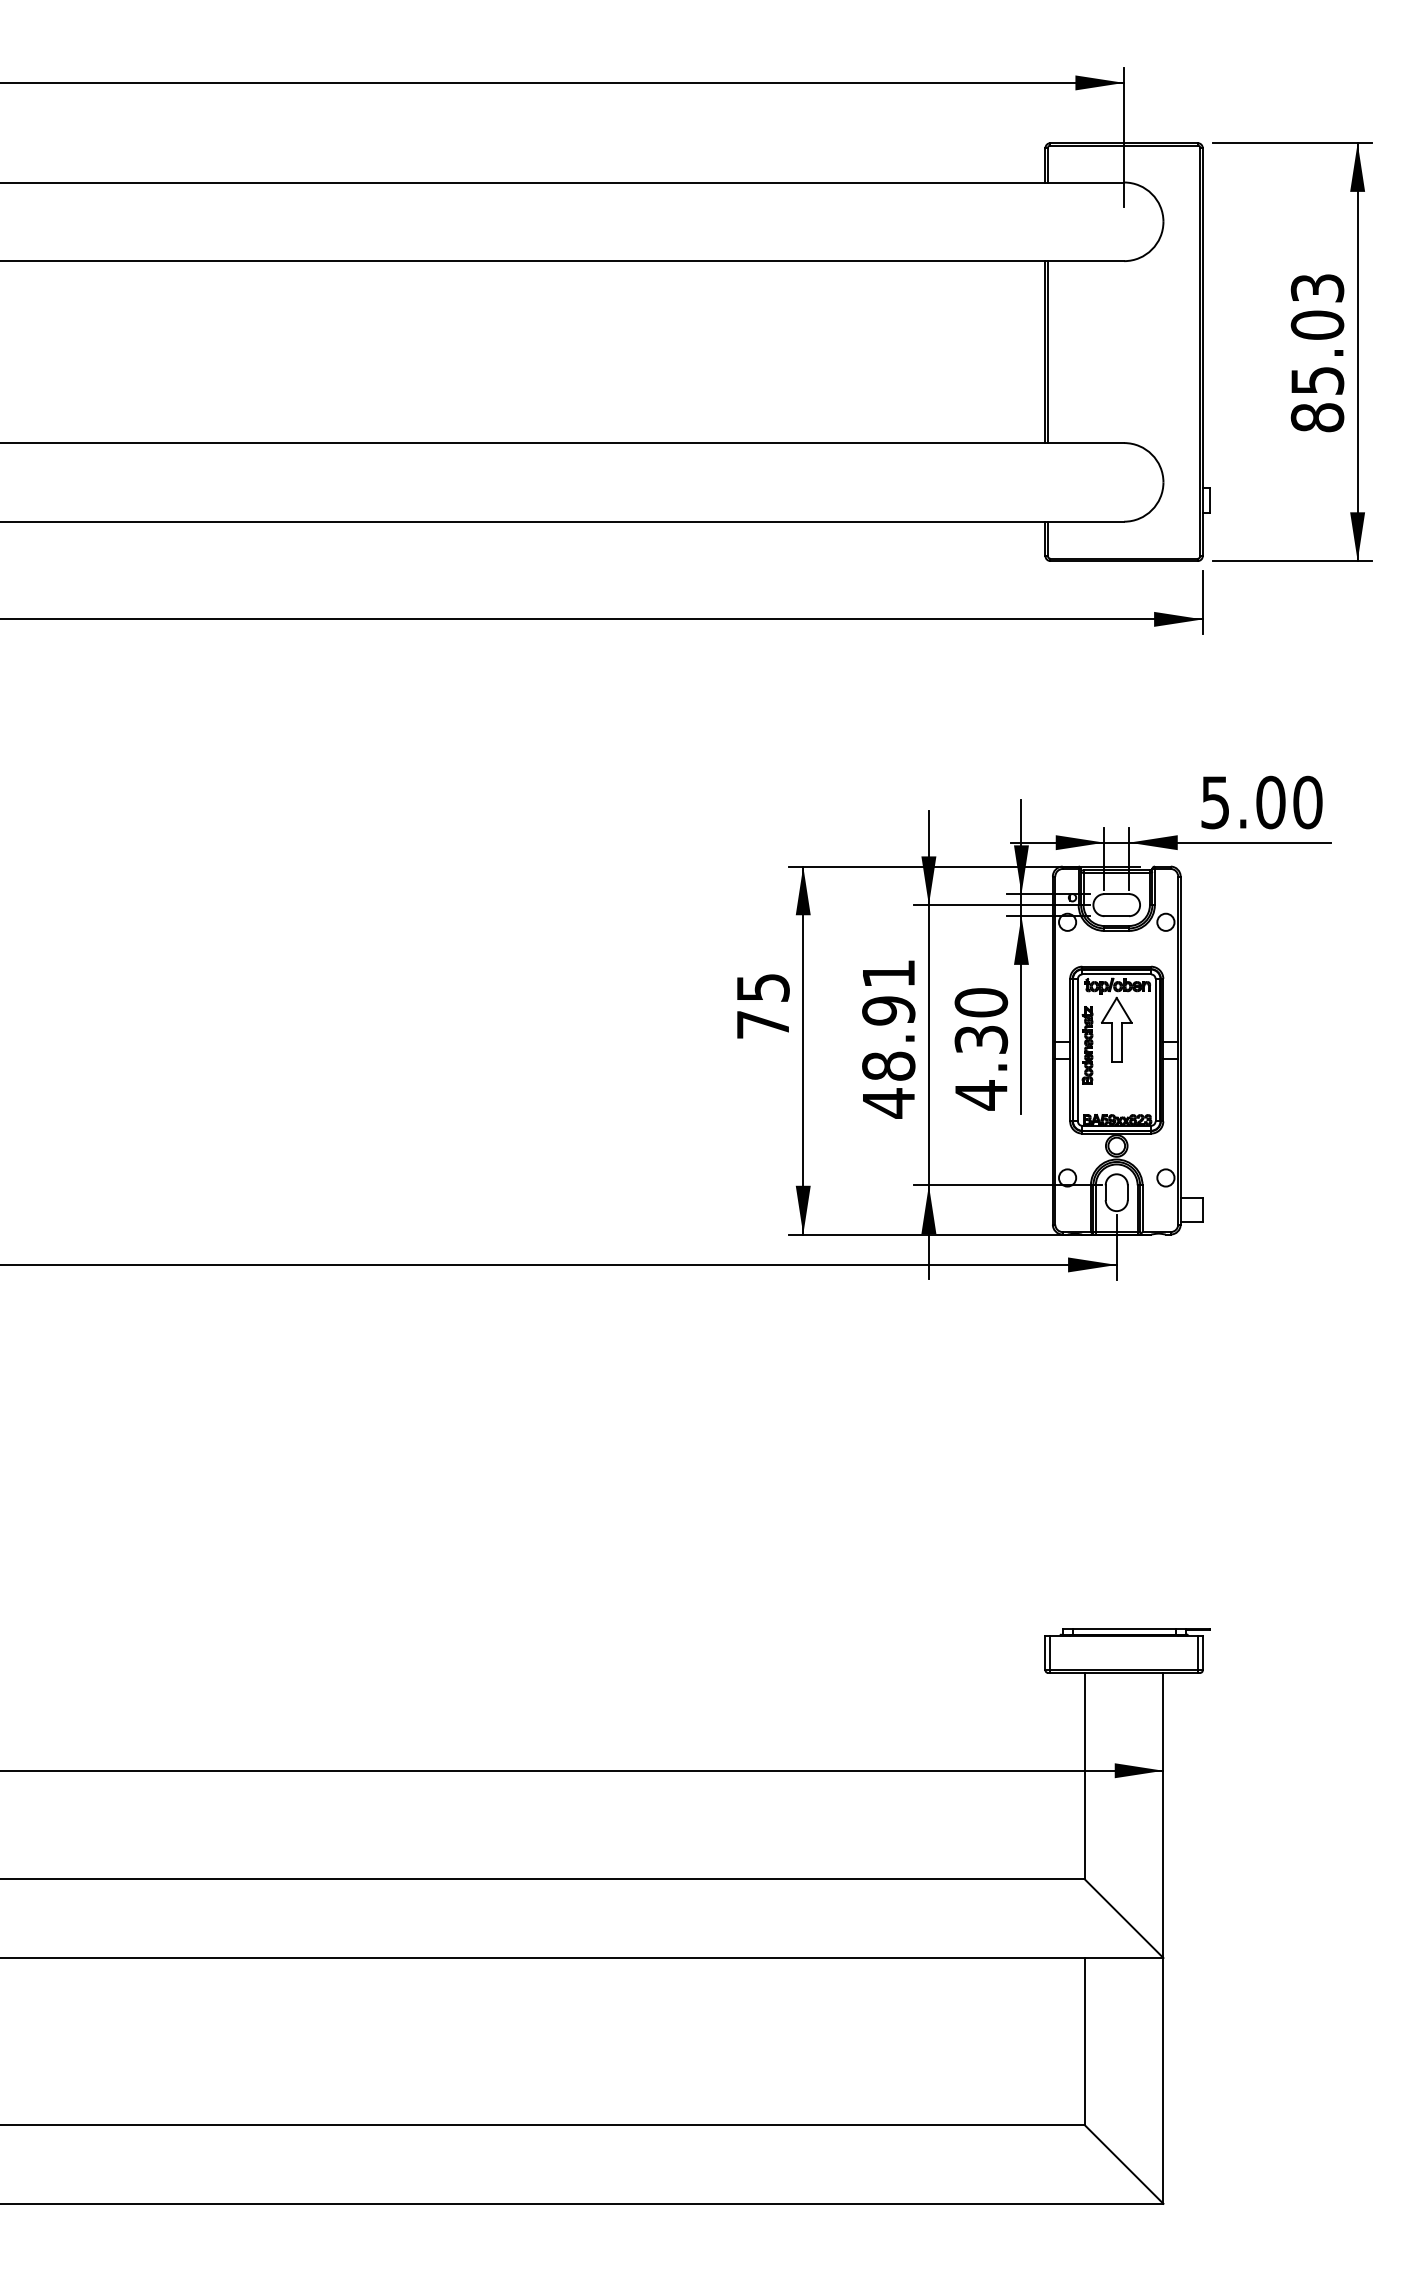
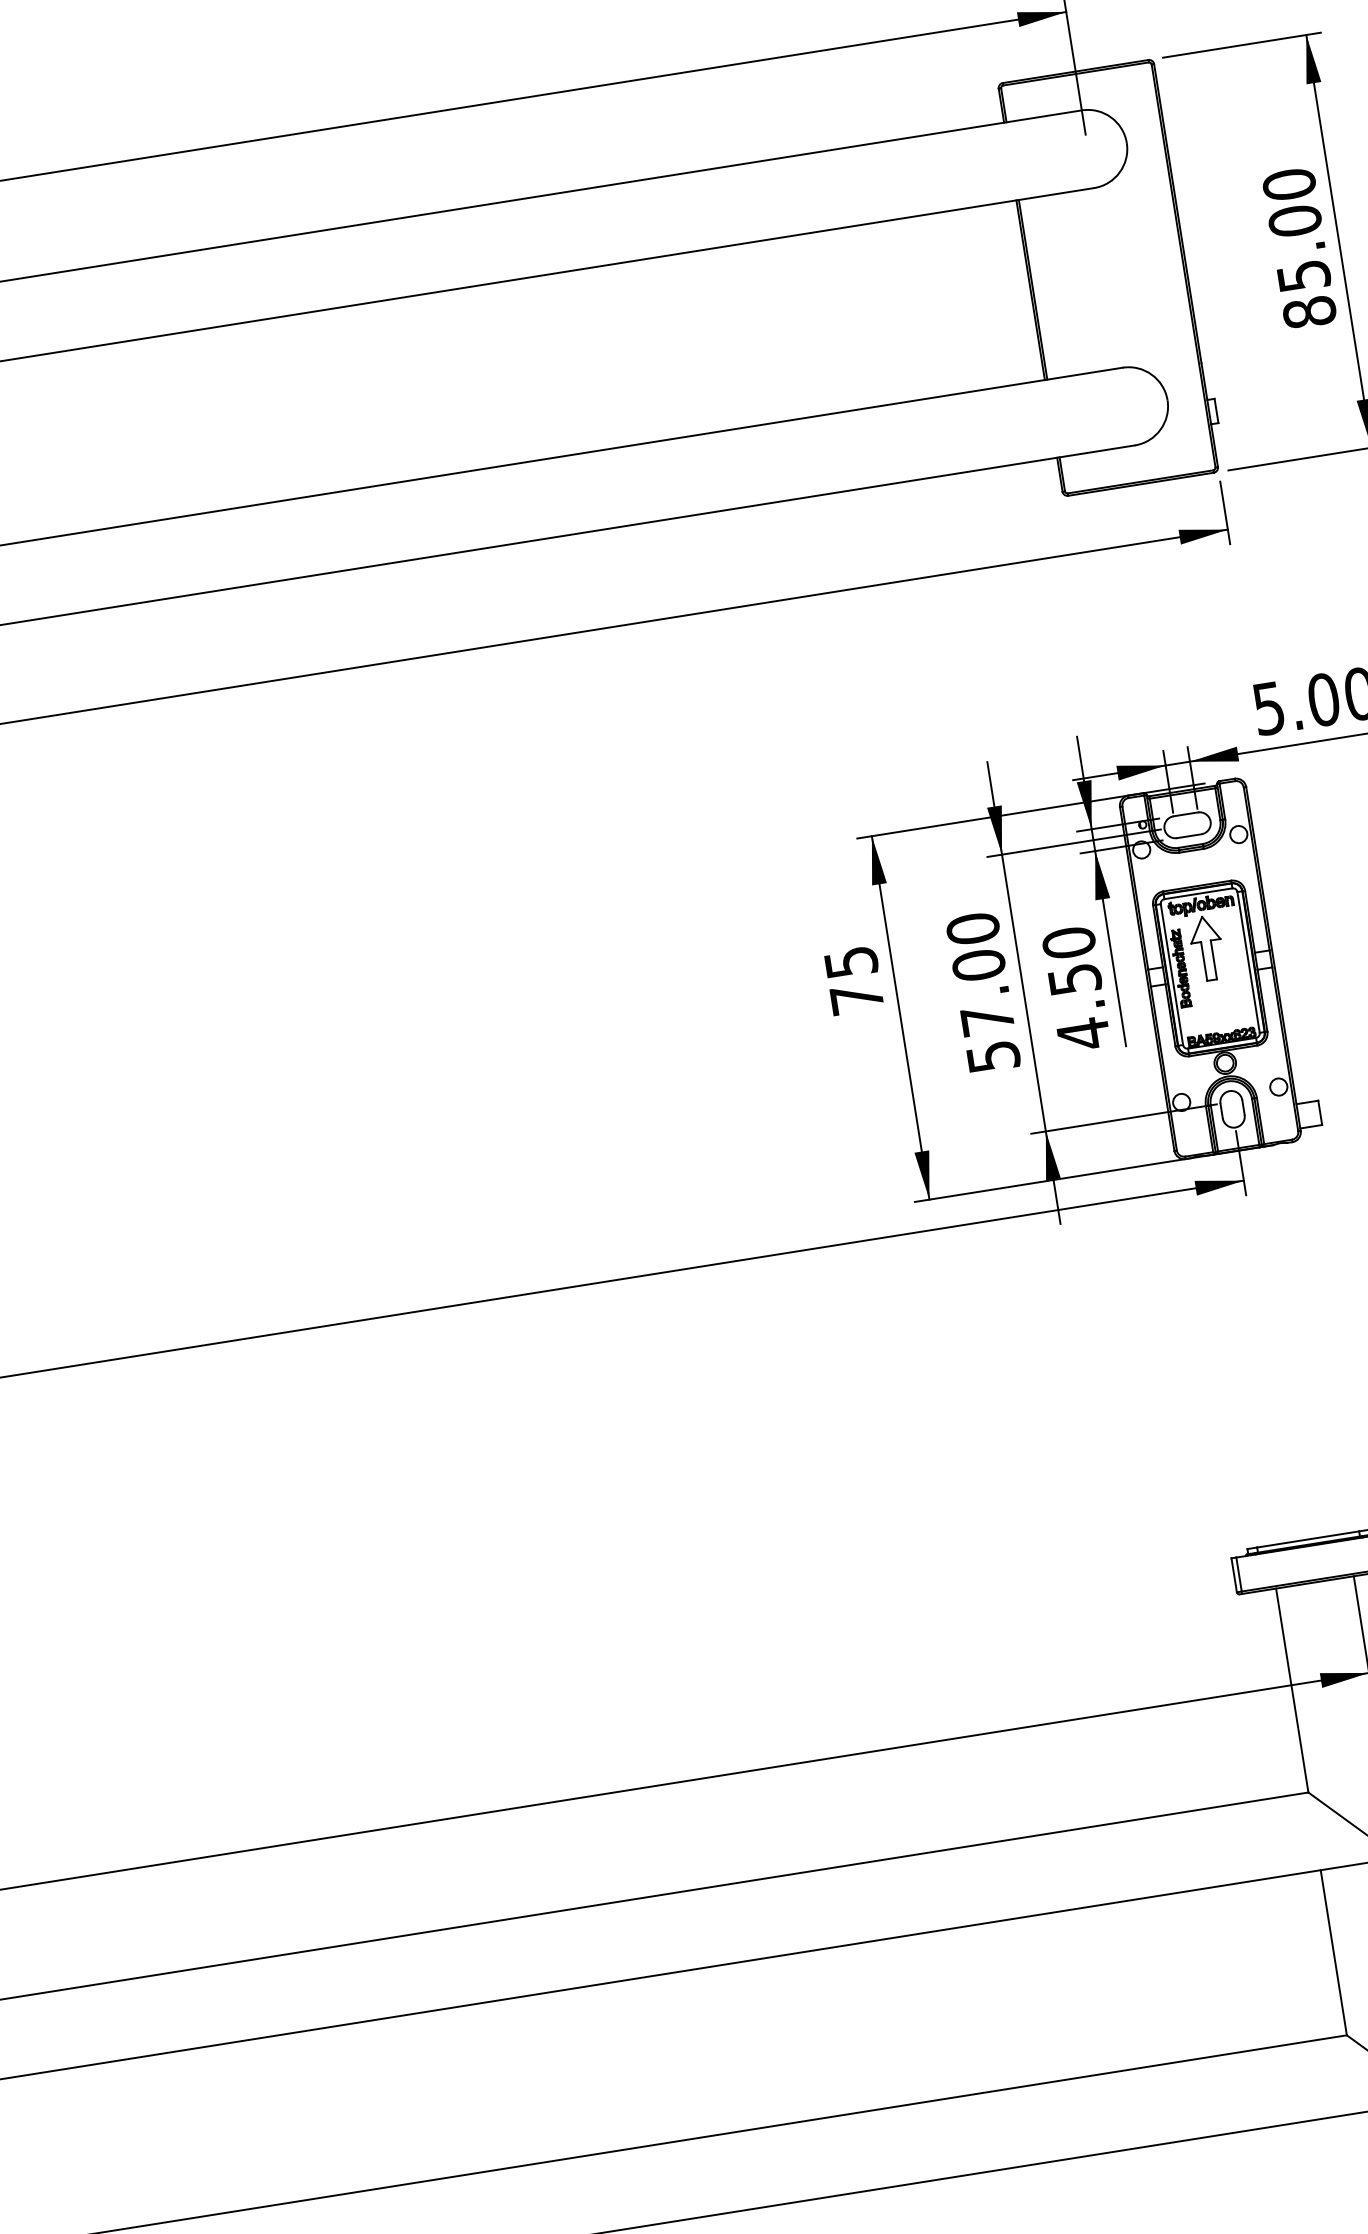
text: (1317, 287) -> (1289, 183), 85.03 -> 85.00
text: (888, 1038) -> (982, 992), 48.91 -> 57.00
text: (980, 1039) -> (1074, 979), 4.30 -> 4.50

